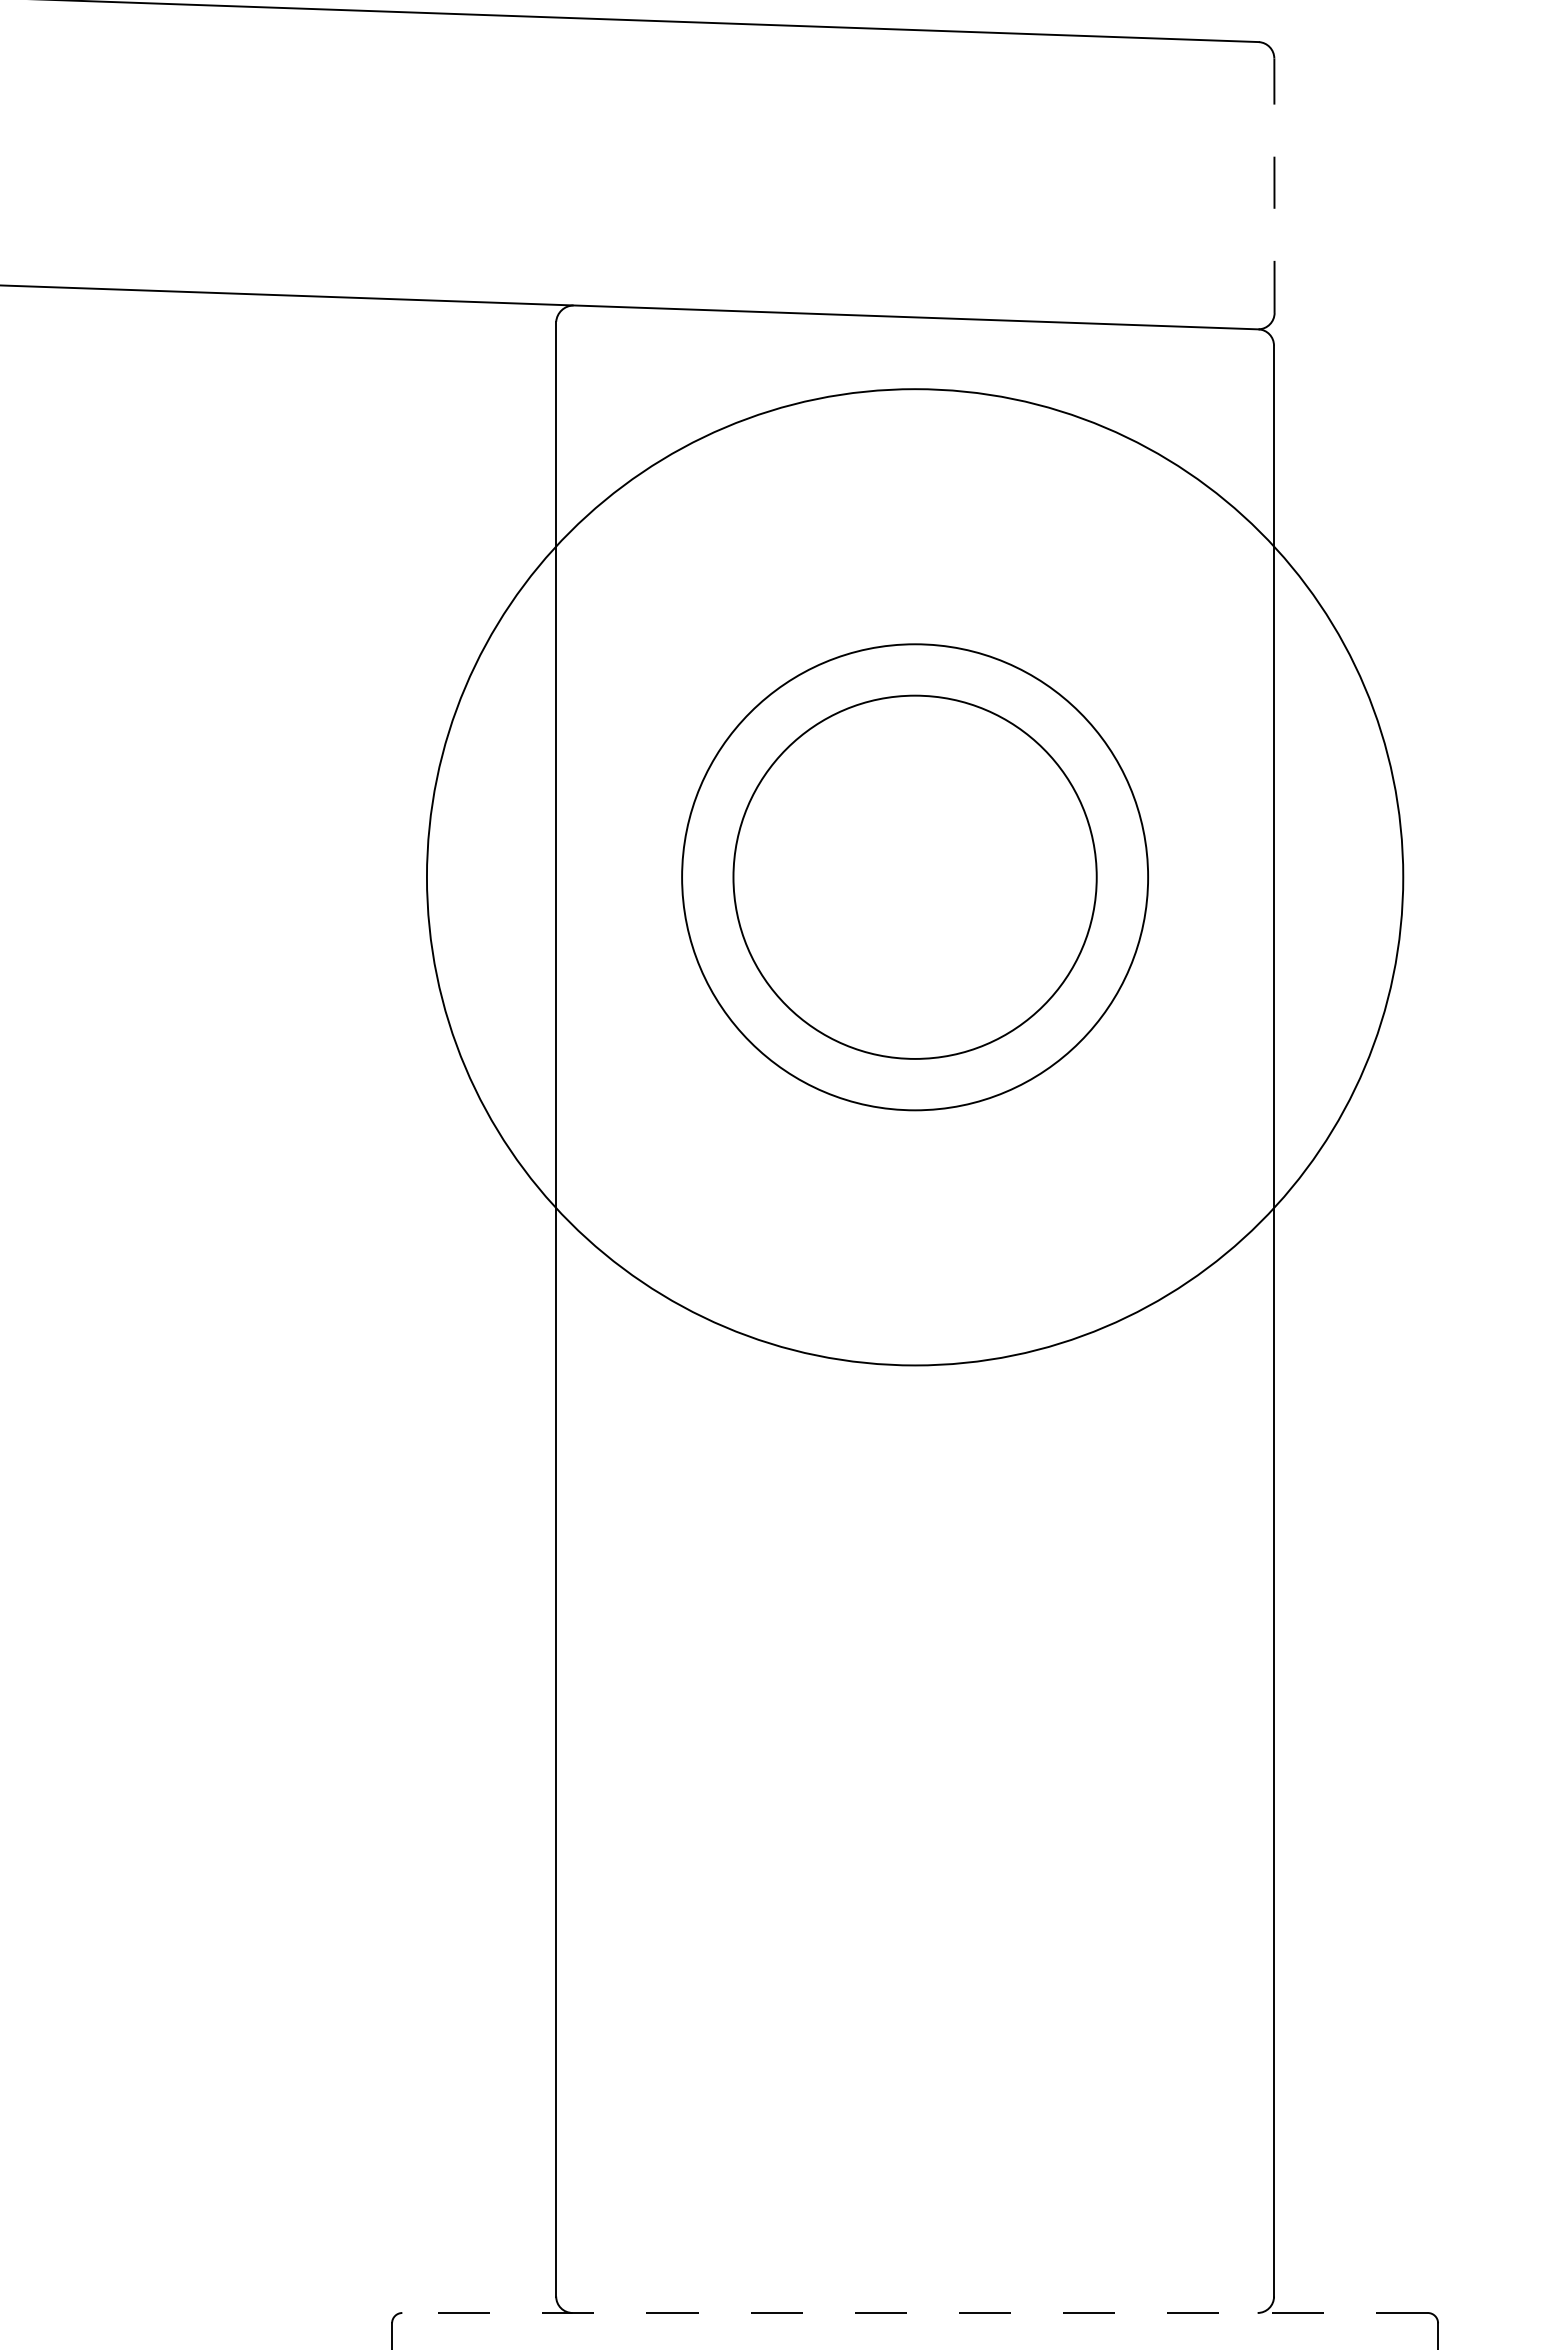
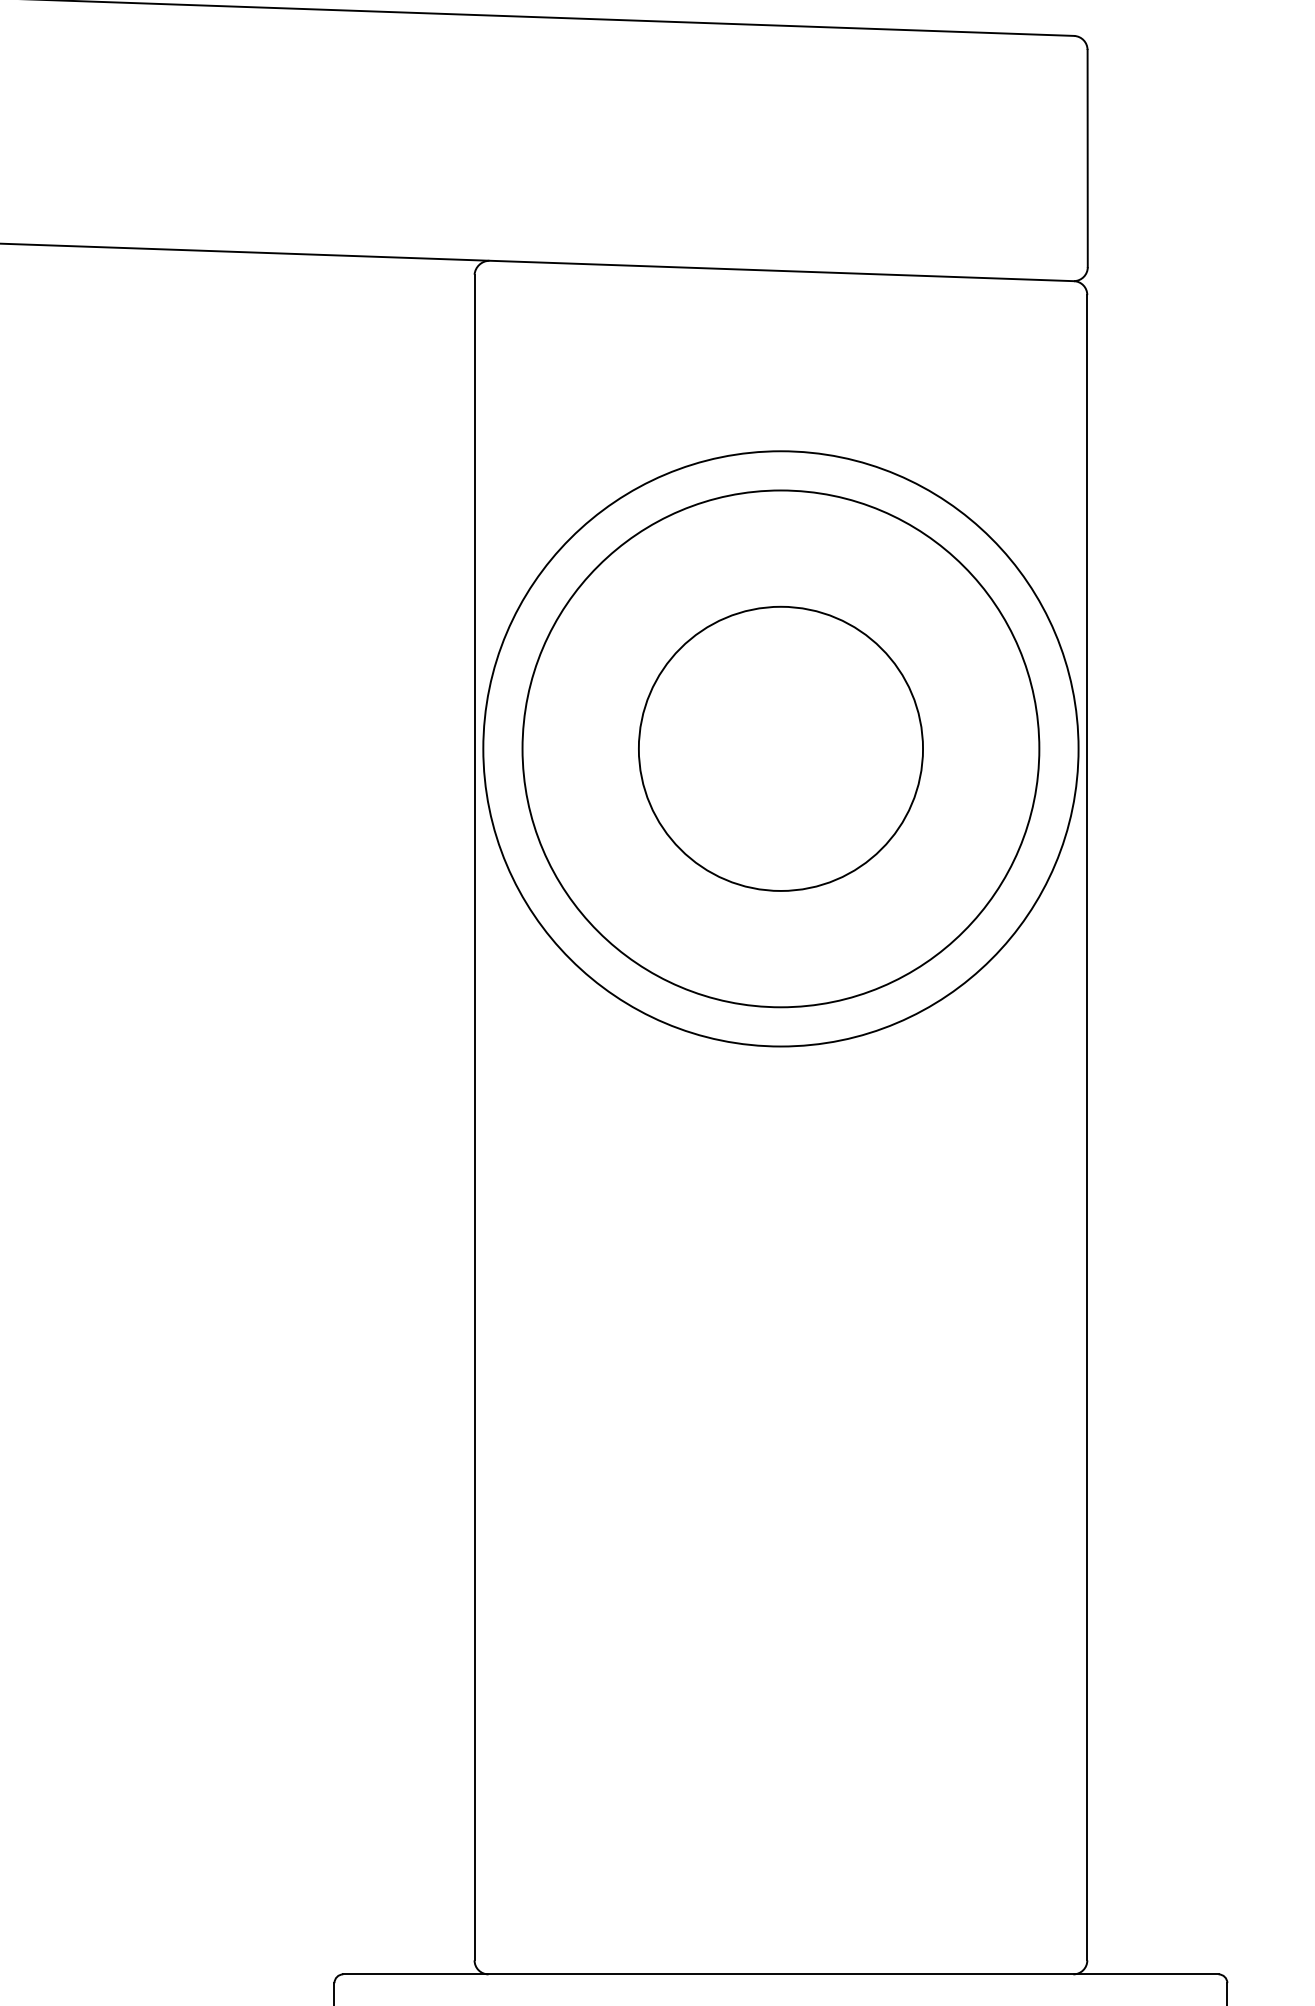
line: (1274, 185) -> (1087, 158), dashed -> solid
circle: (914, 876) -> (780, 748), size x0.71
circle: (914, 876) -> (780, 748), size x0.71
circle: (914, 877) -> (780, 749), size x1.67
line: (915, 2312) -> (781, 1973), dashed -> solid

